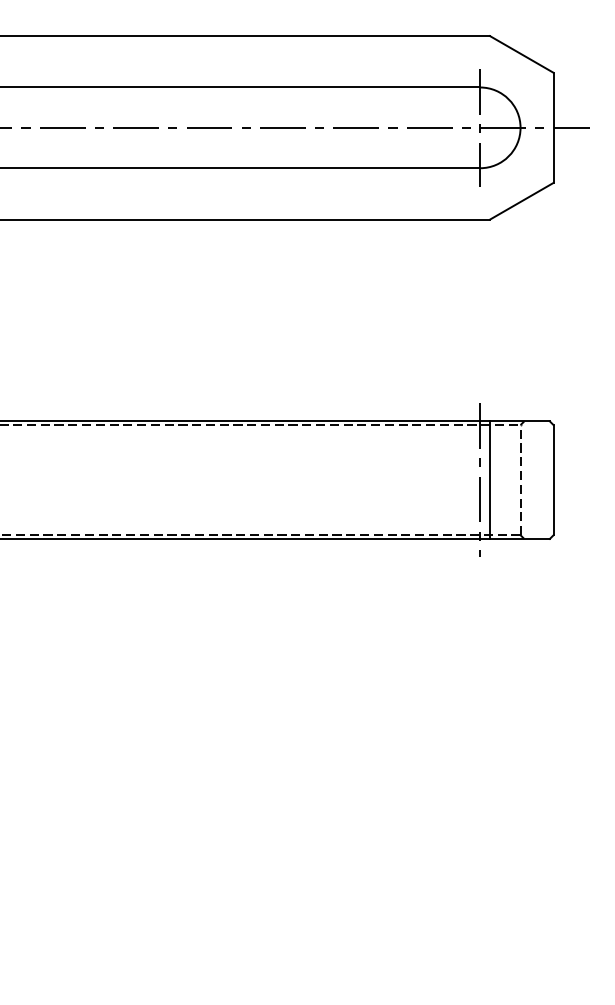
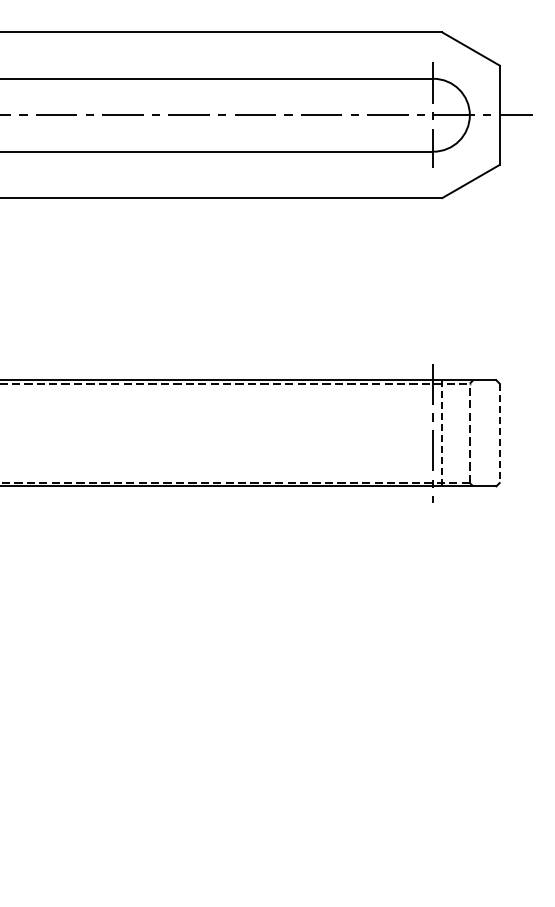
line: (490, 480) -> (442, 433), solid -> dashed
line: (553, 480) -> (499, 433), solid -> dashed

